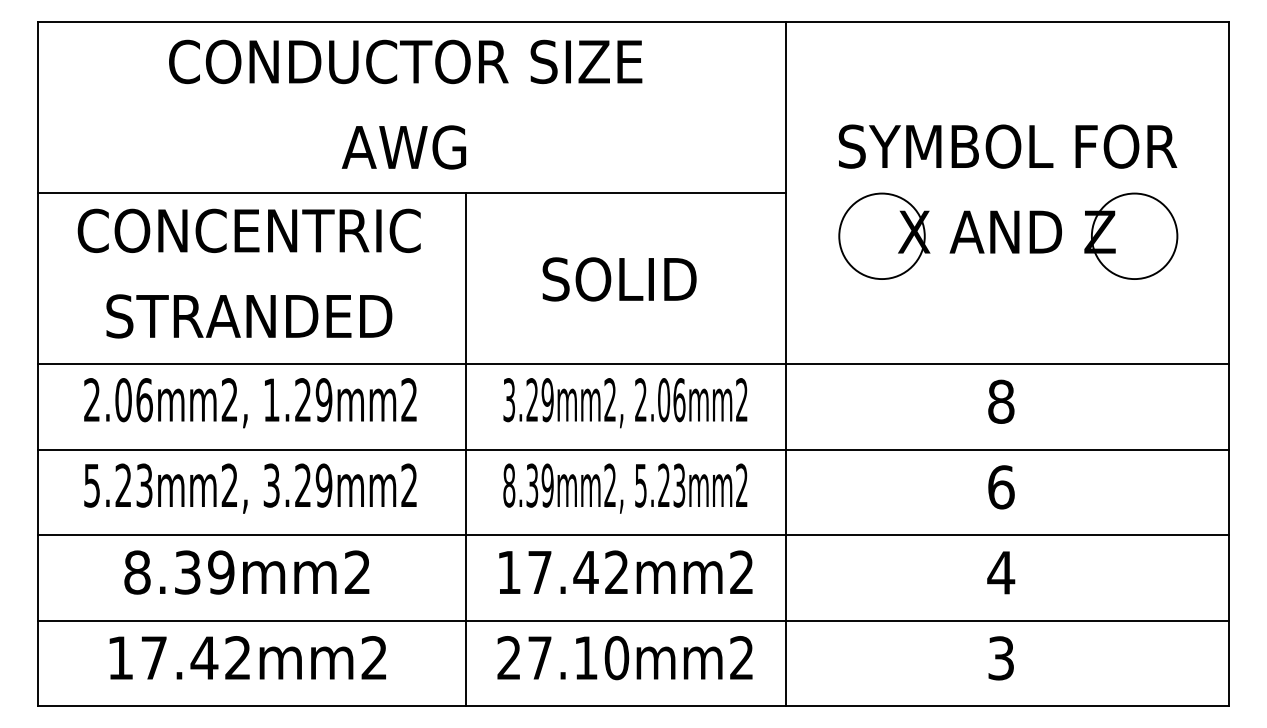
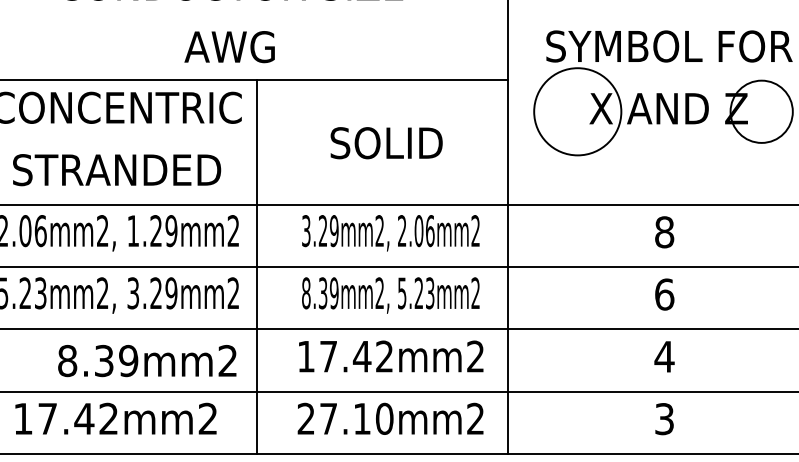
circle: (881, 236) -> (577, 111), size x1.4
line: (465, 449) -> (256, 267), moved
text: (246, 572) -> (147, 360), moved

